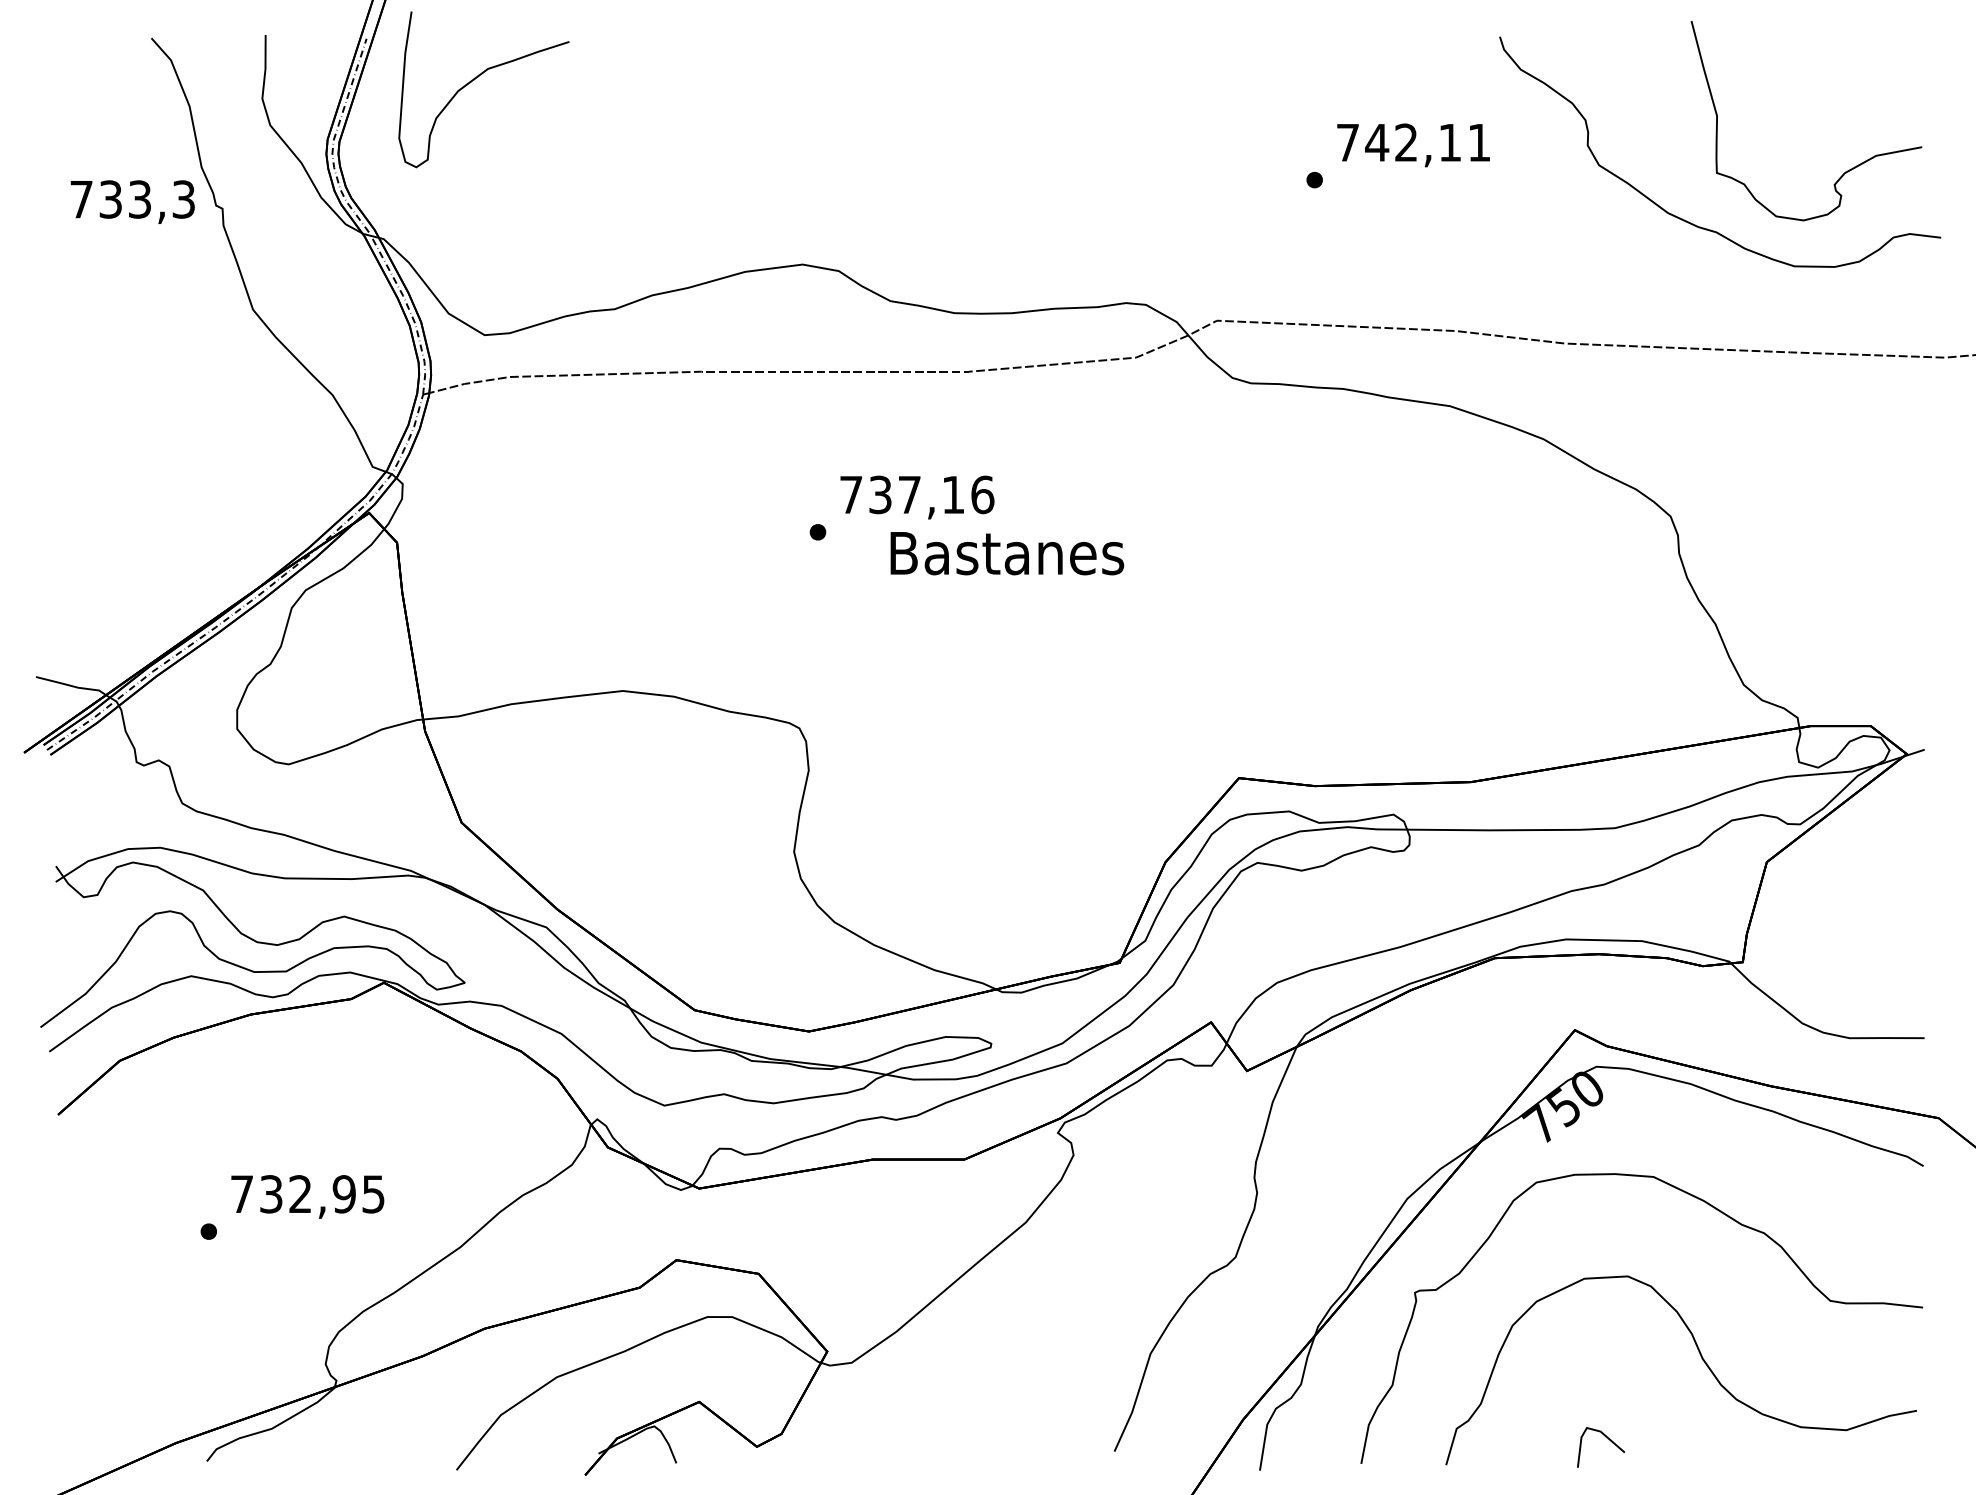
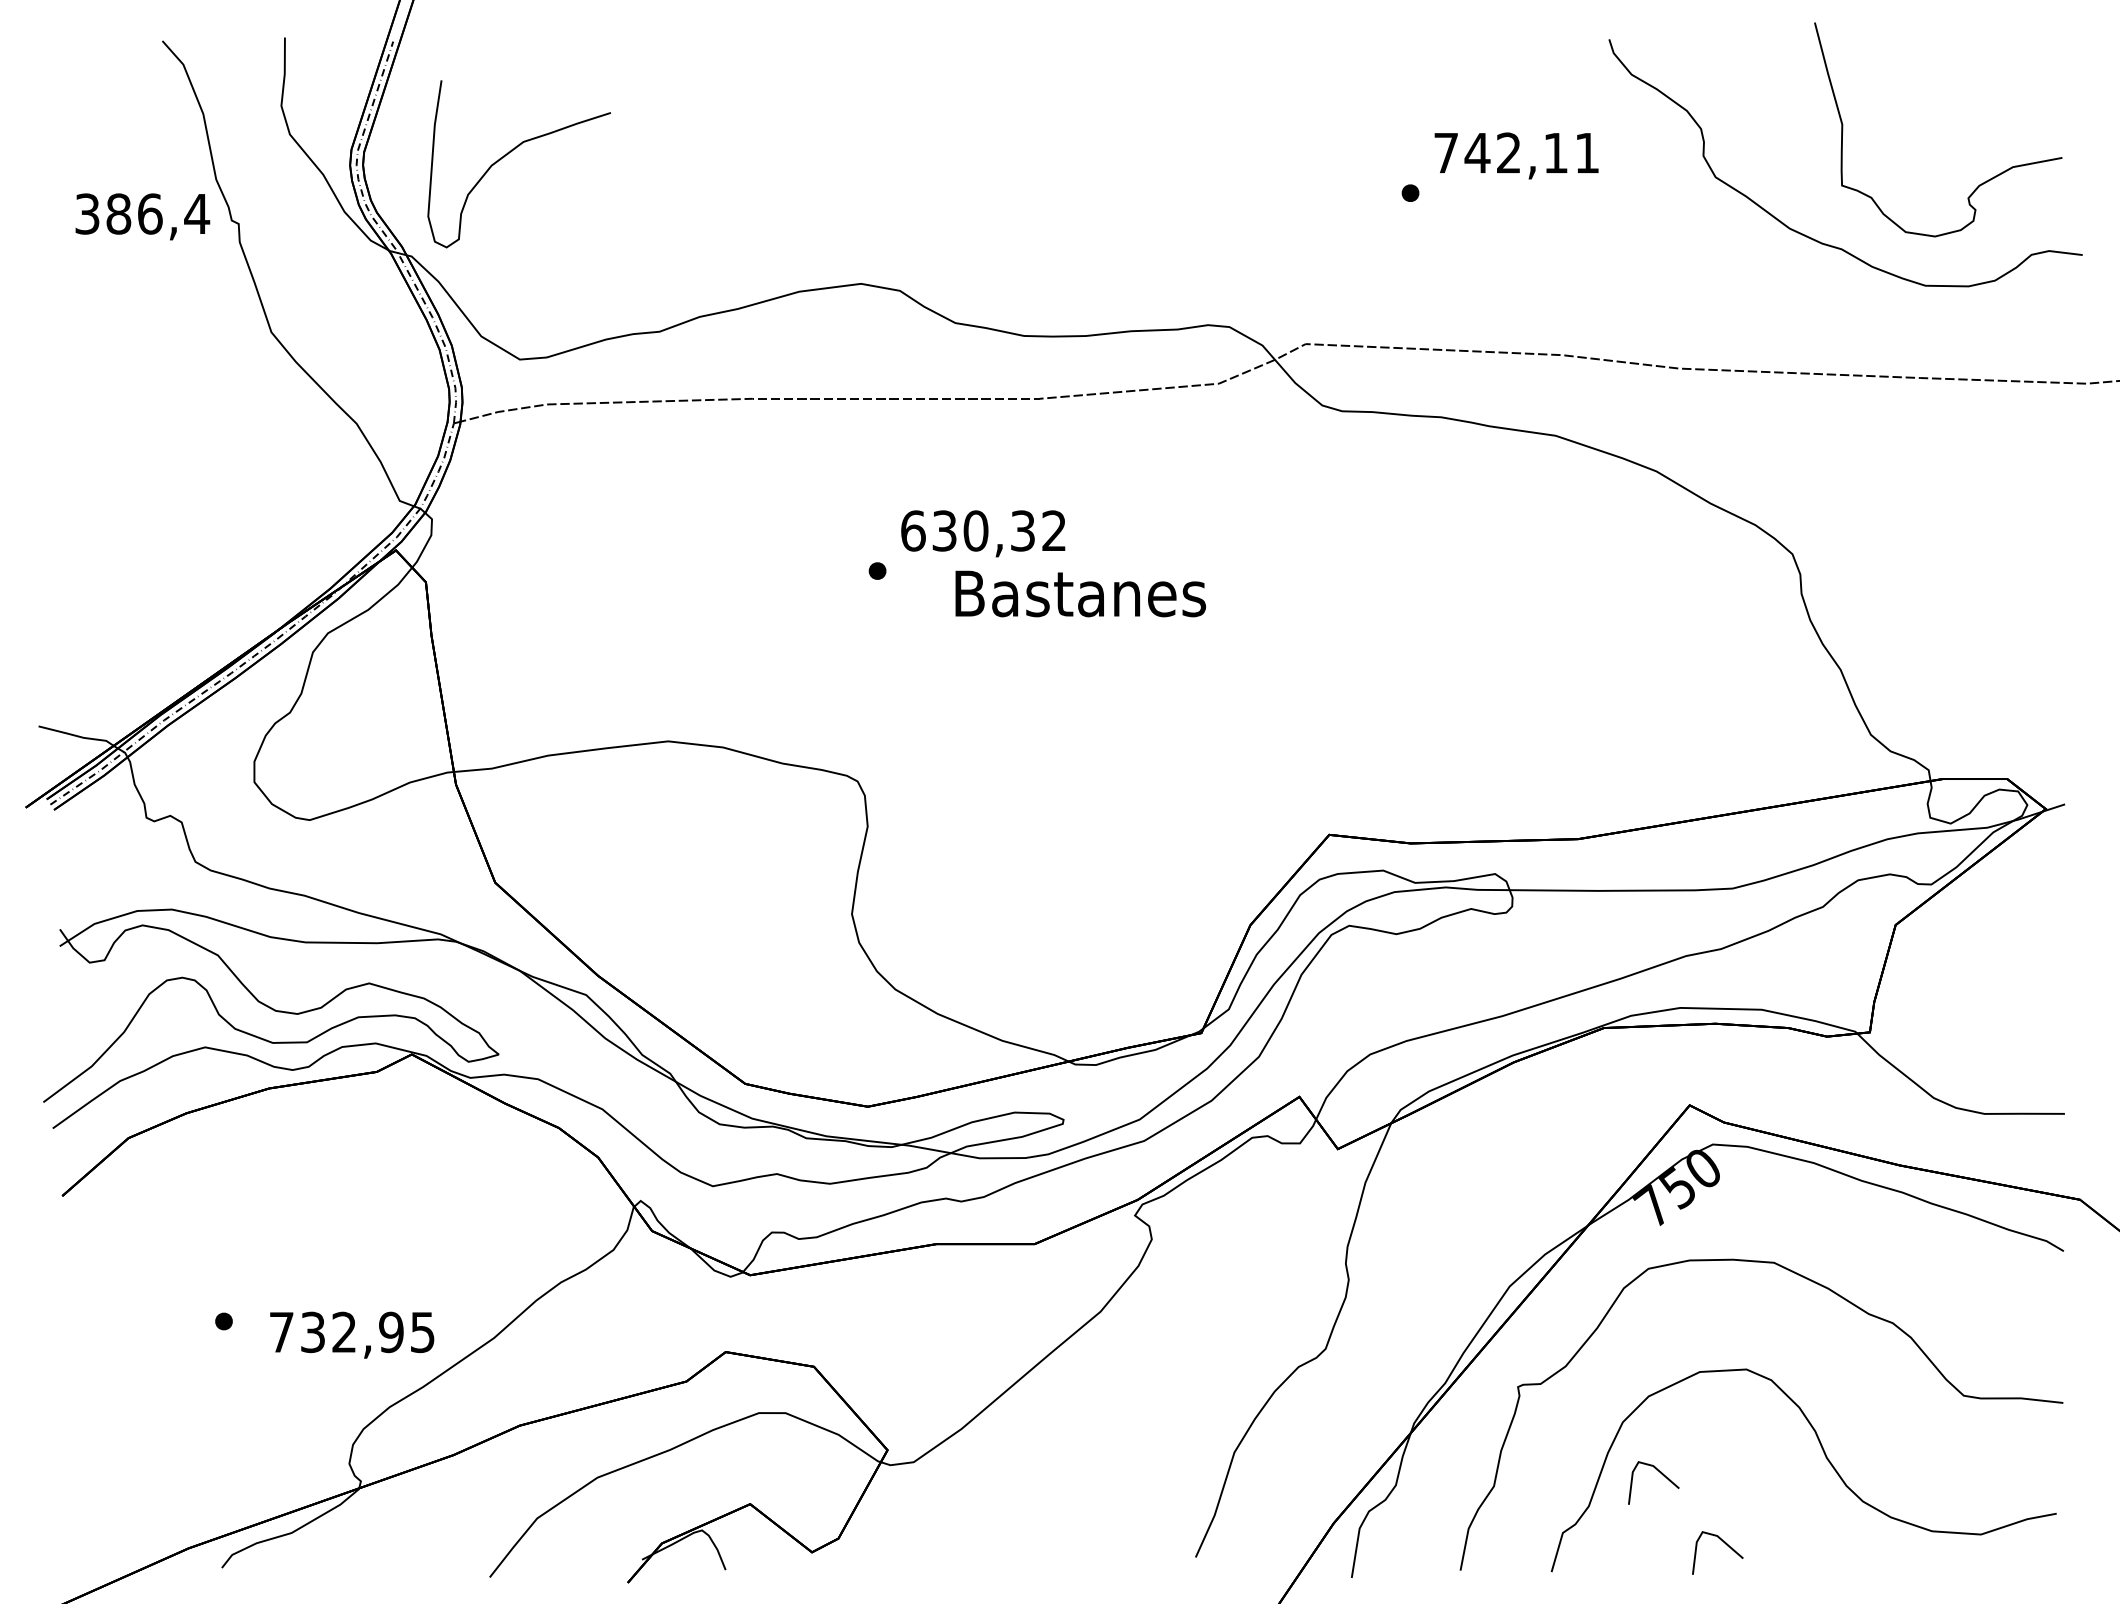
curve: (476, 78) -> (511, 152), moved
text: (132, 199) -> (142, 213), 733,3 -> 386,4
text: (916, 494) -> (983, 530), 737,16 -> 630,32
text: (308, 1196) -> (352, 1334), moved
line: (1548, 1374) -> (1661, 1474), added

